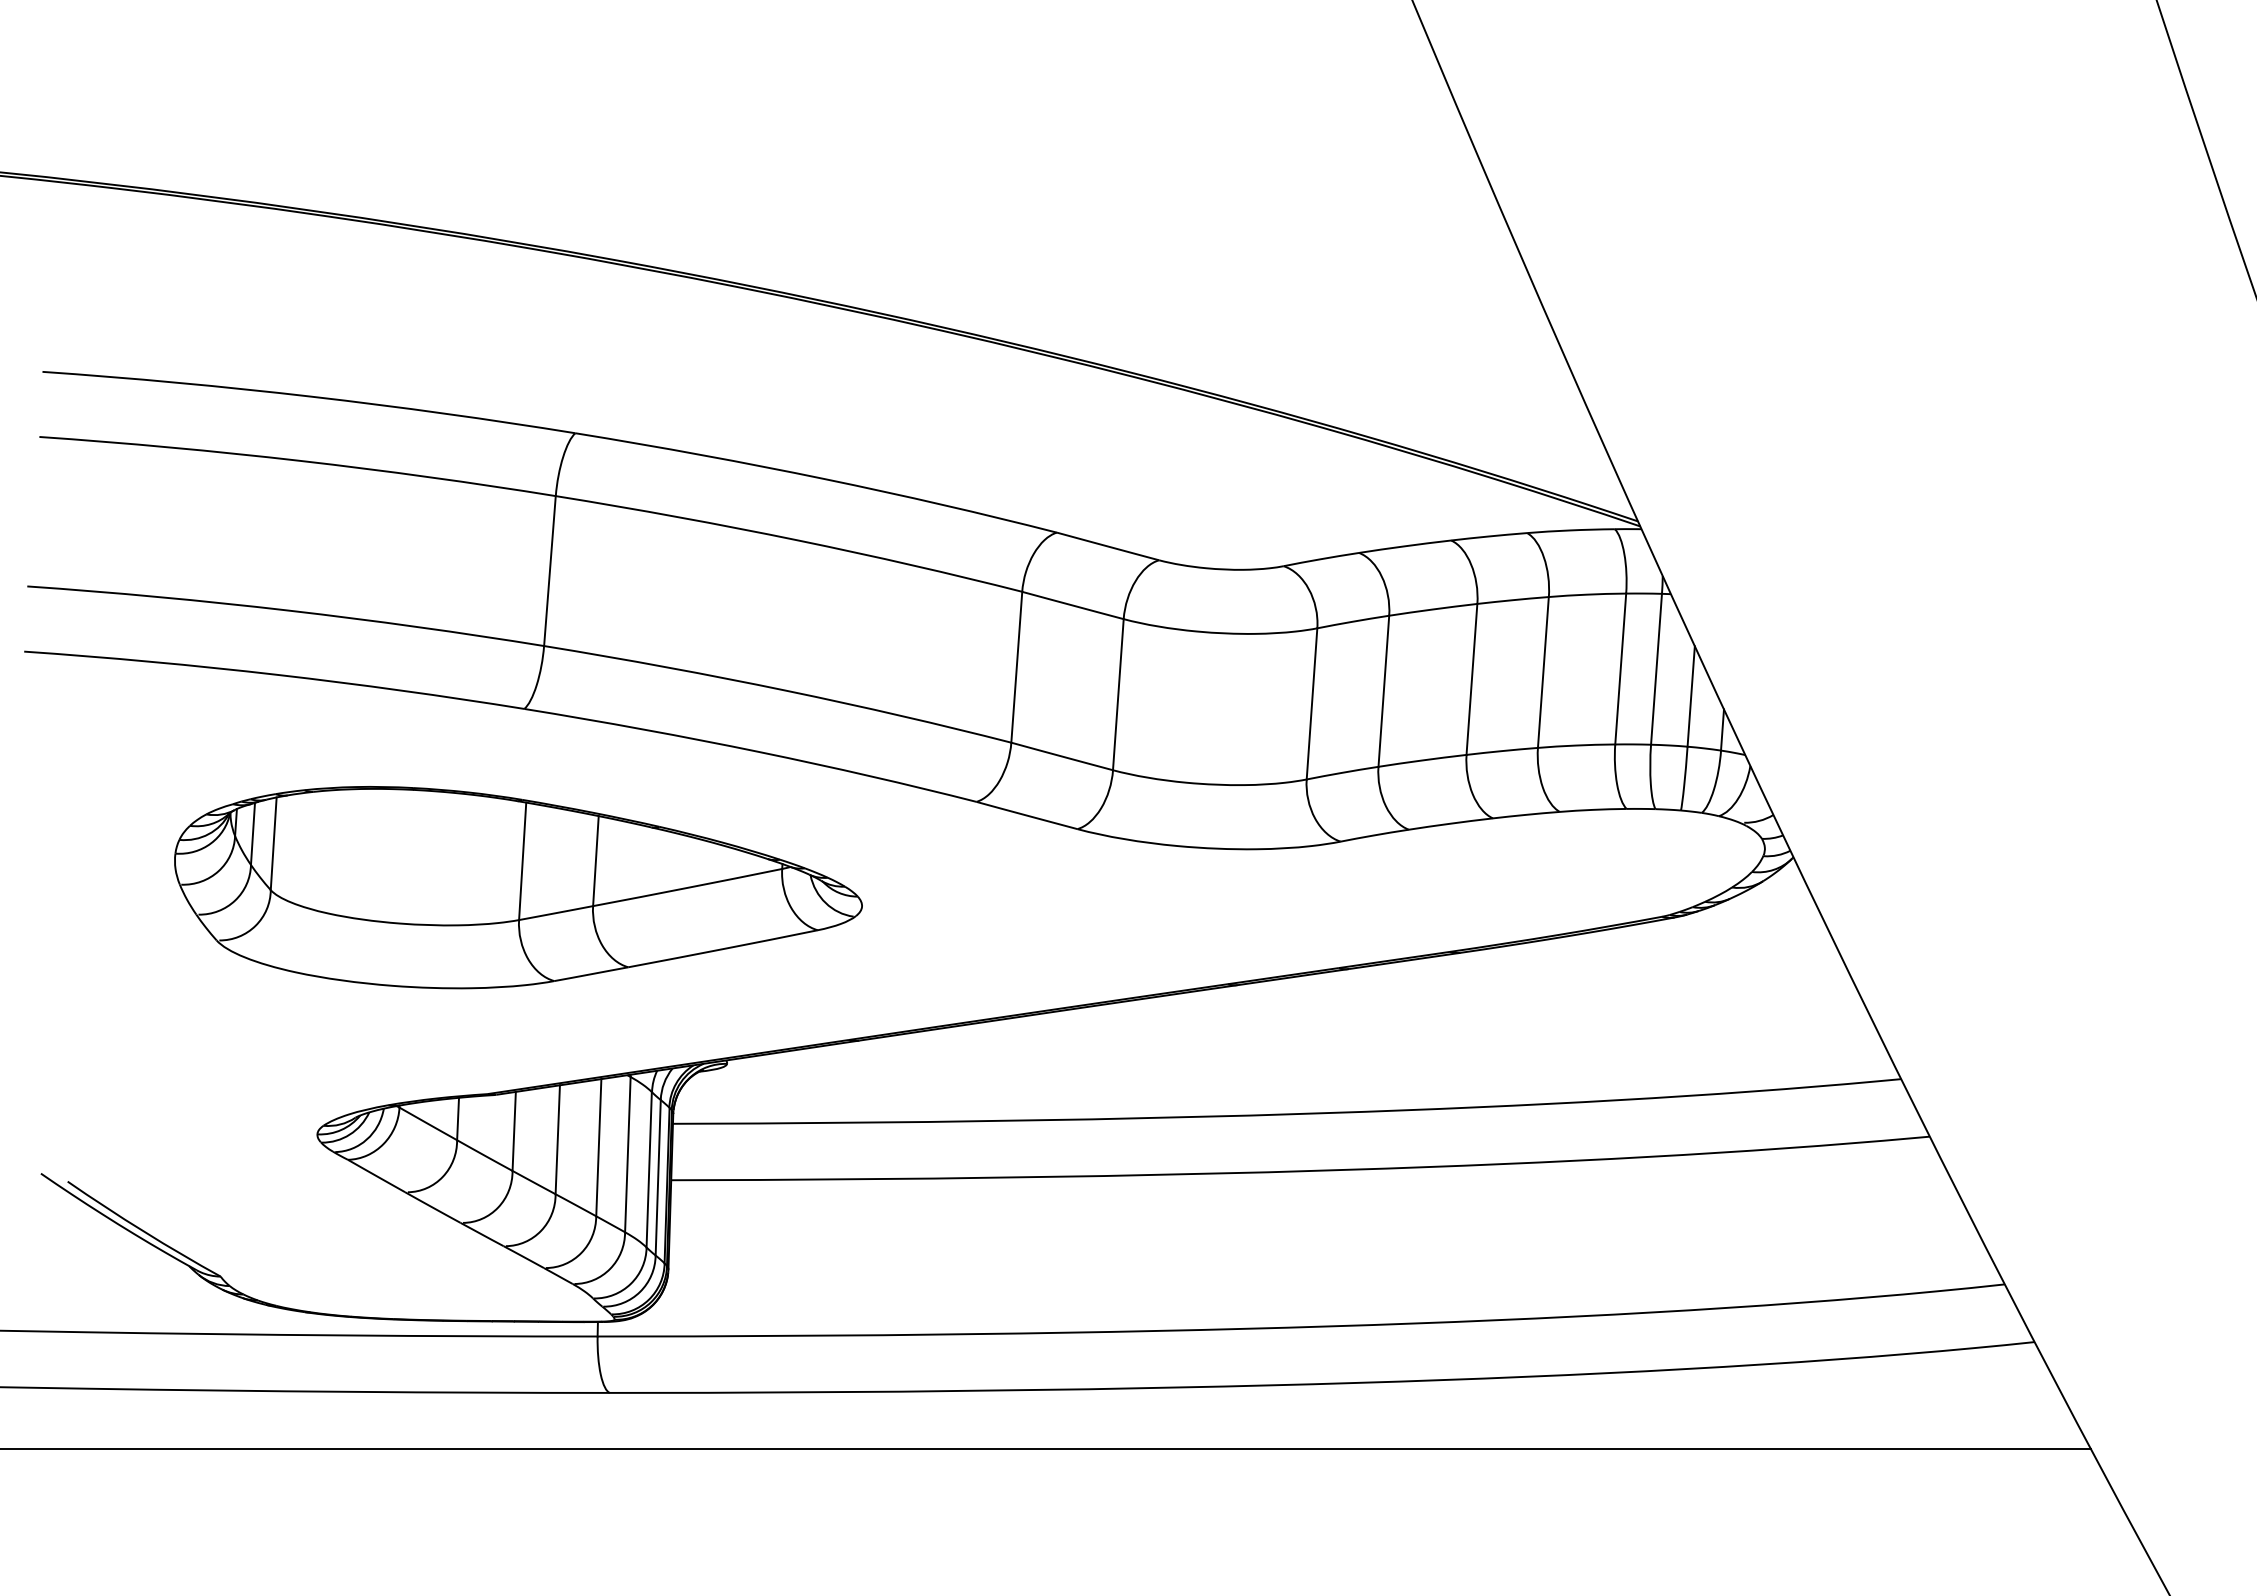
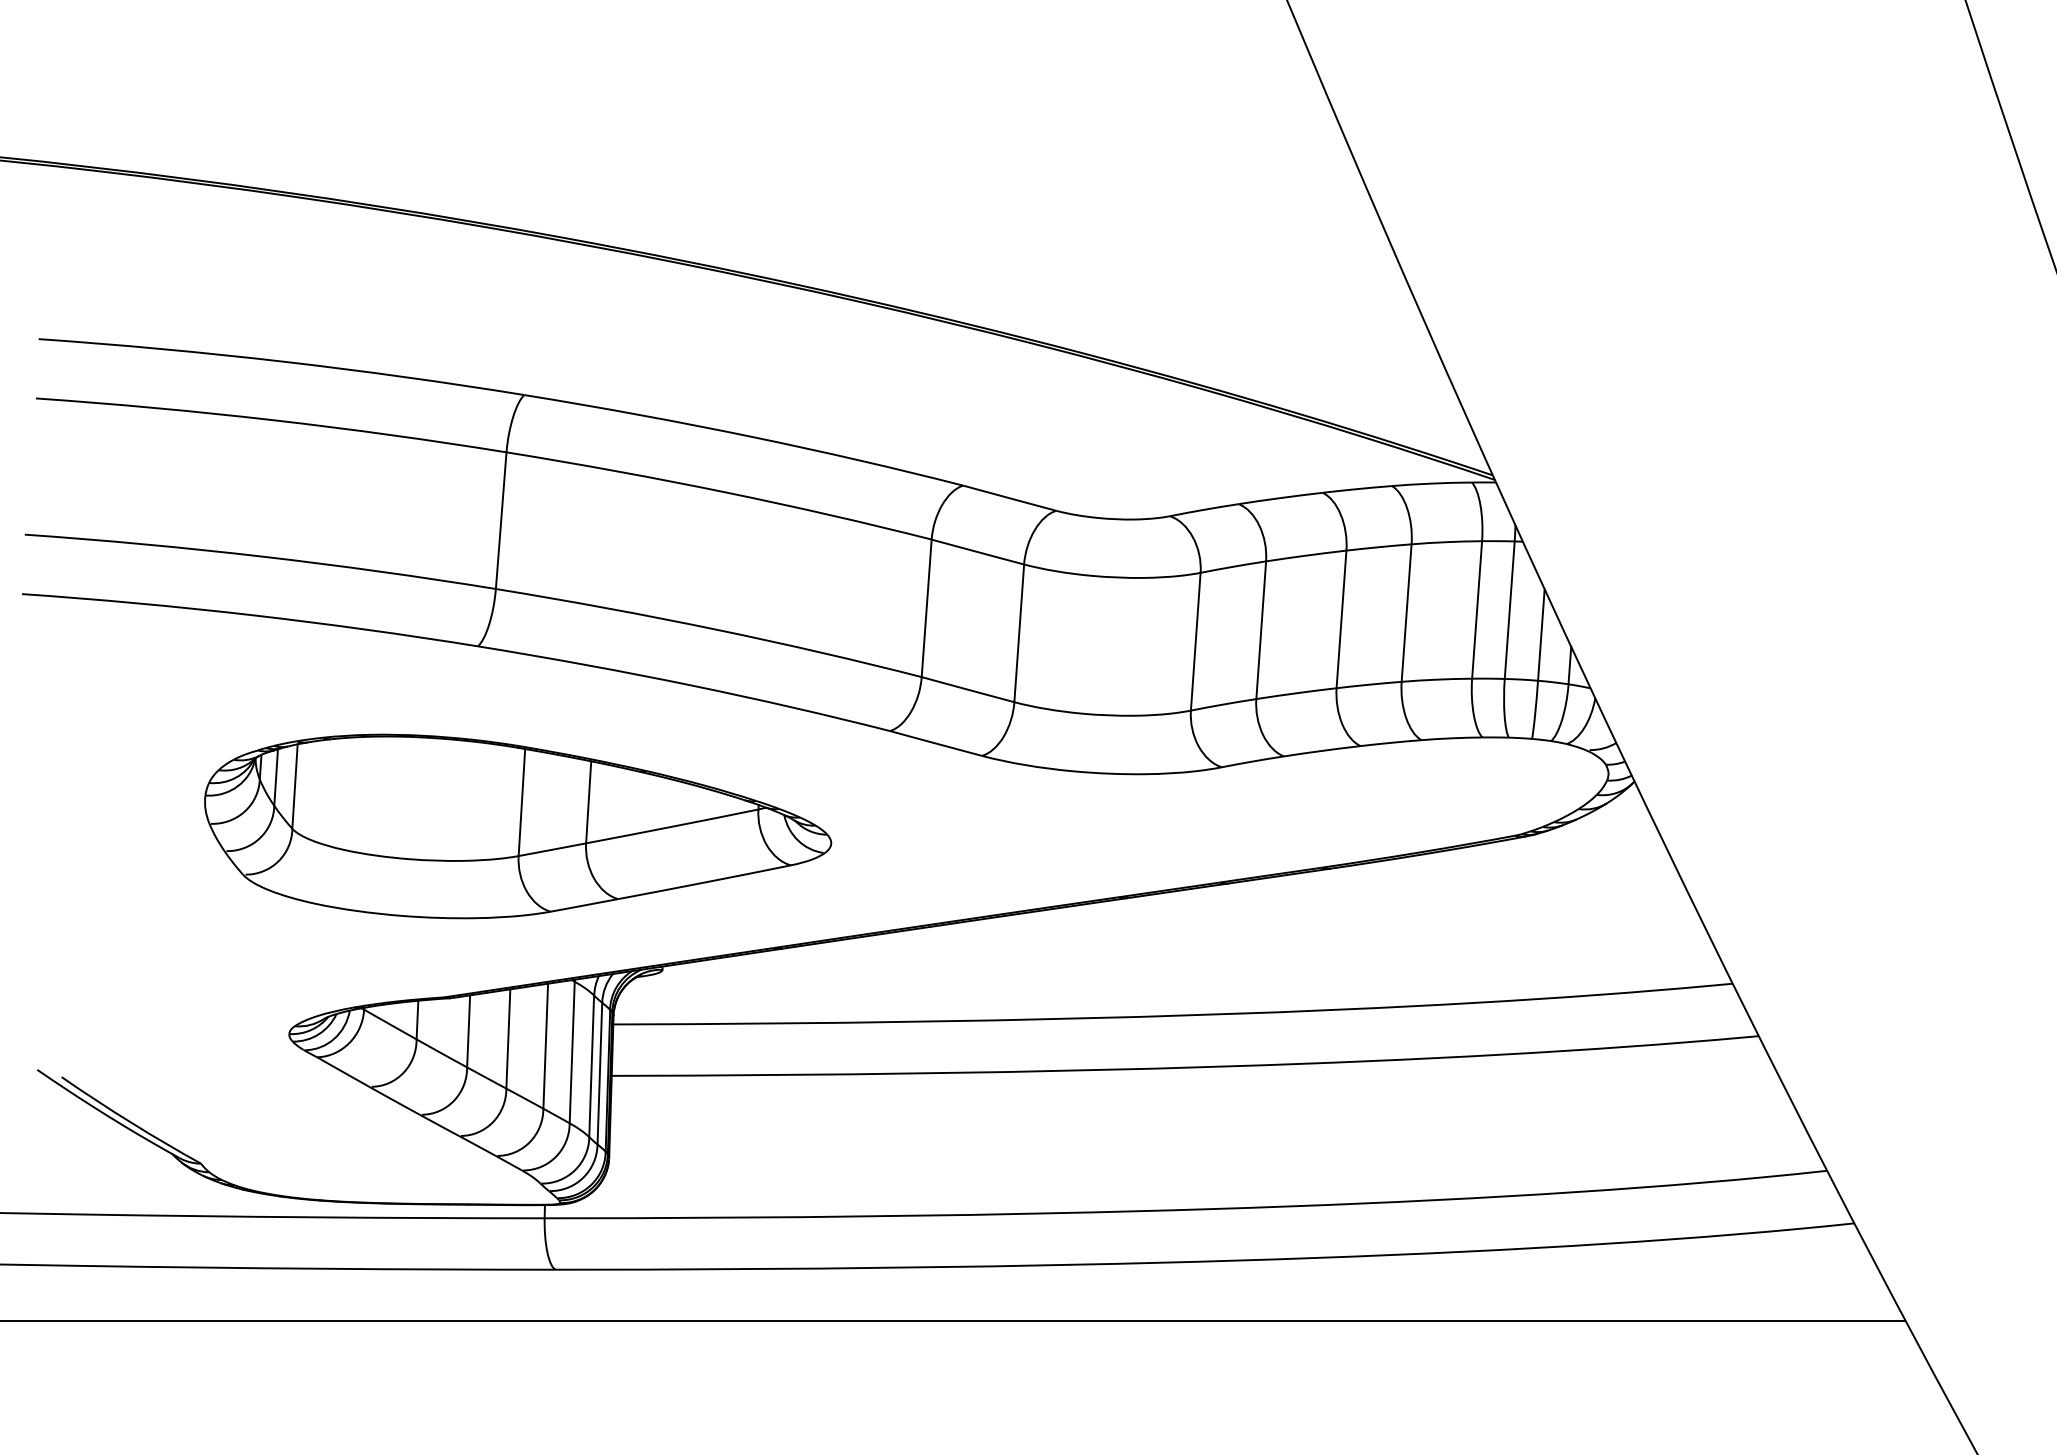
part: (518, 887) -> (518, 826), moved

